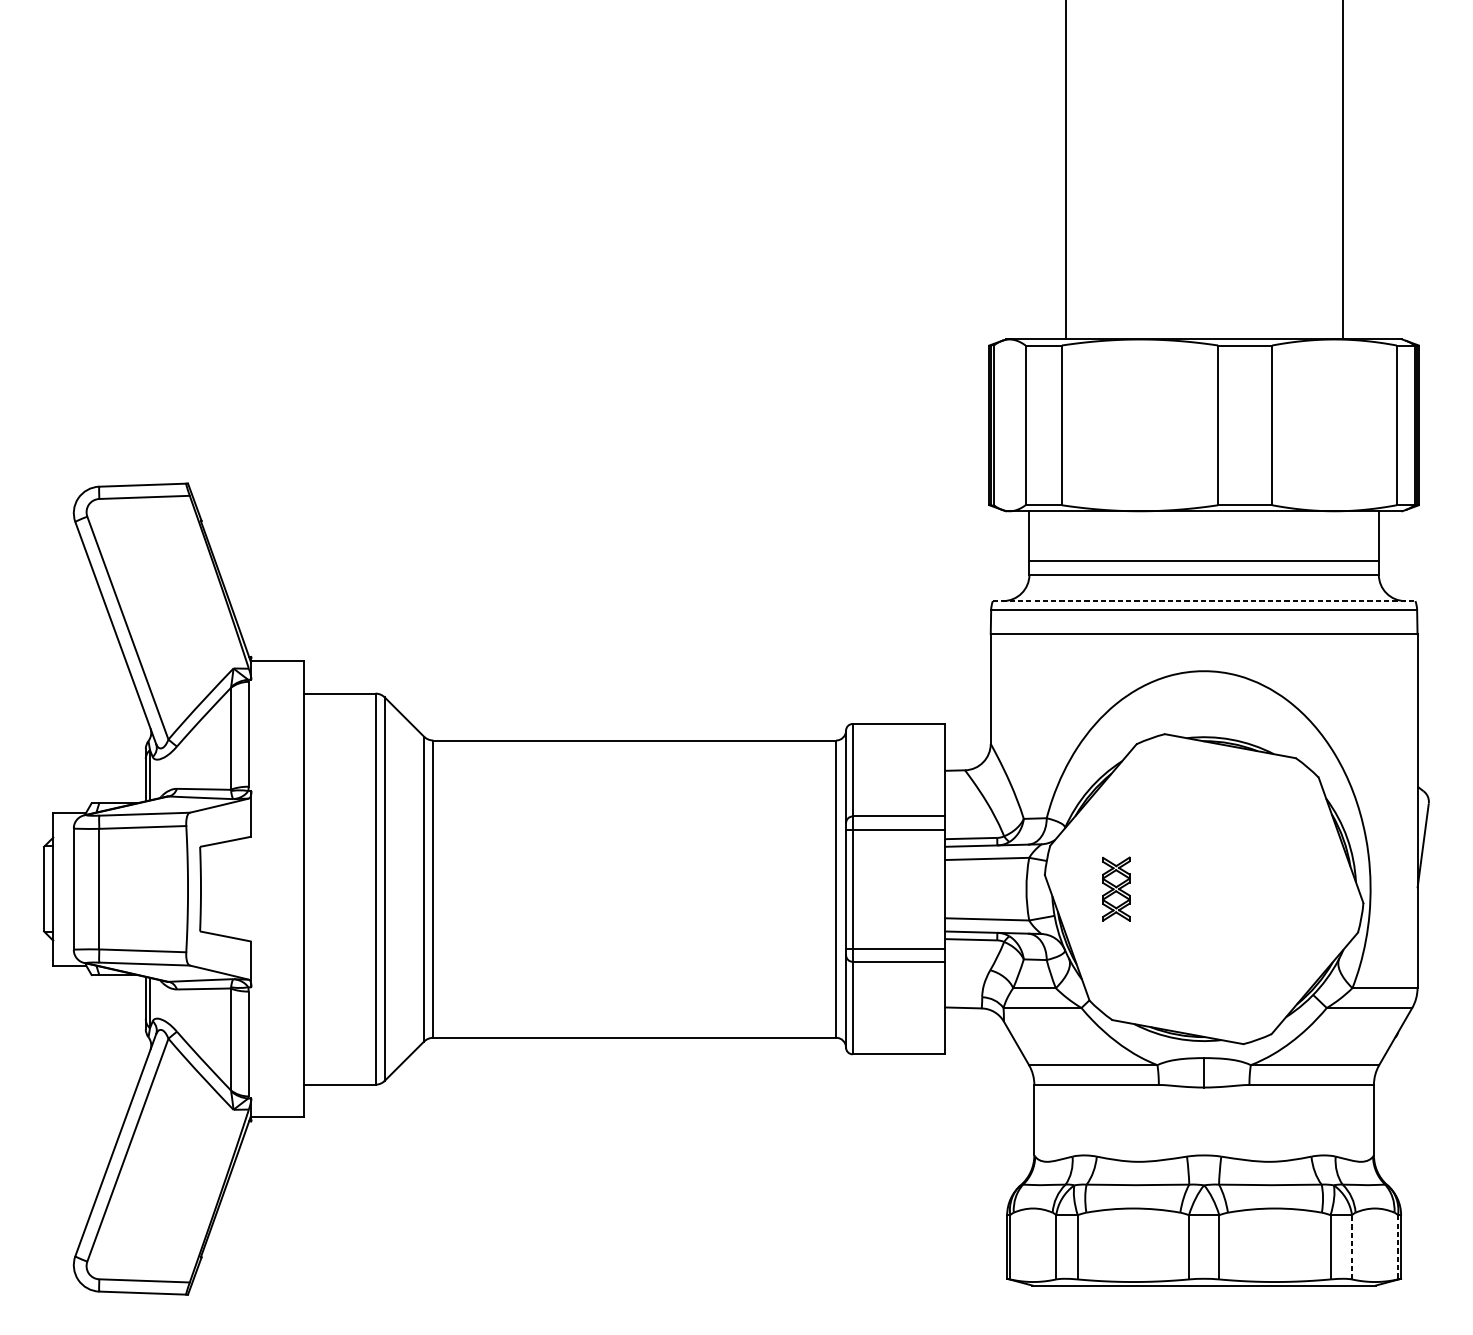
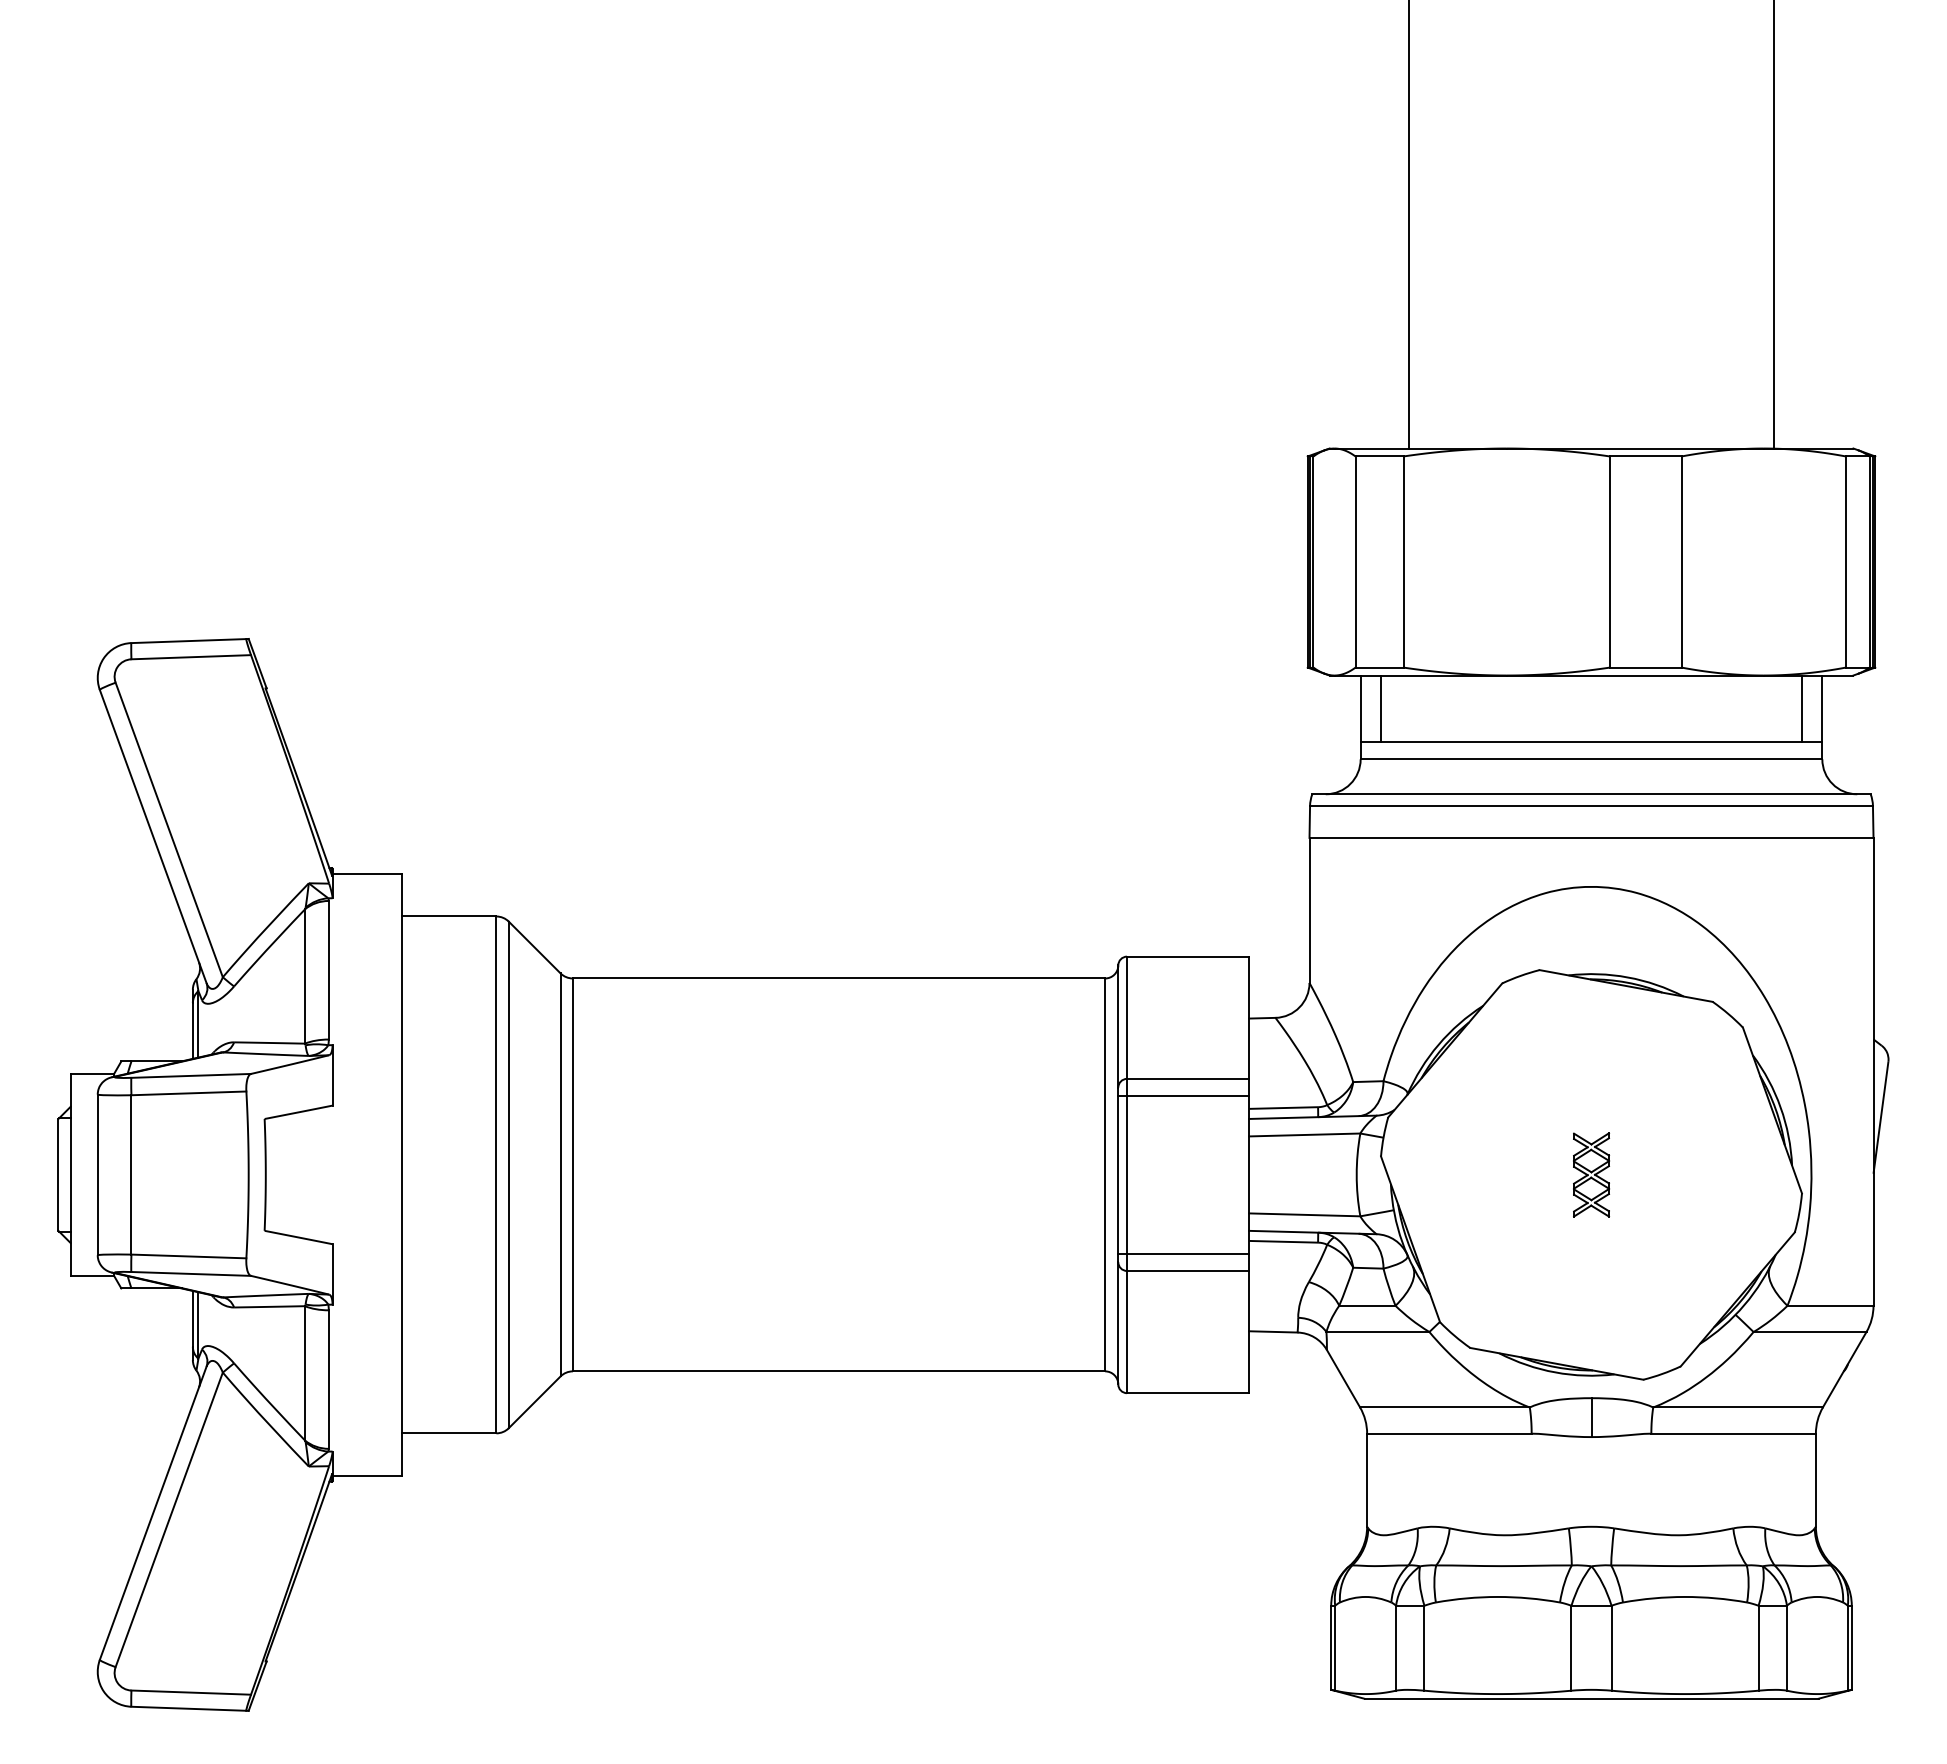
line: (1044, 536) -> (1380, 708), added
line: (1363, 536) -> (1802, 708), added
line: (1204, 601) -> (1592, 794), dashed -> solid
part: (1116, 888) -> (1591, 1174), moved
line: (1351, 1246) -> (1786, 1647), dashed -> solid
line: (1397, 1247) -> (1847, 1648), dashed -> solid

